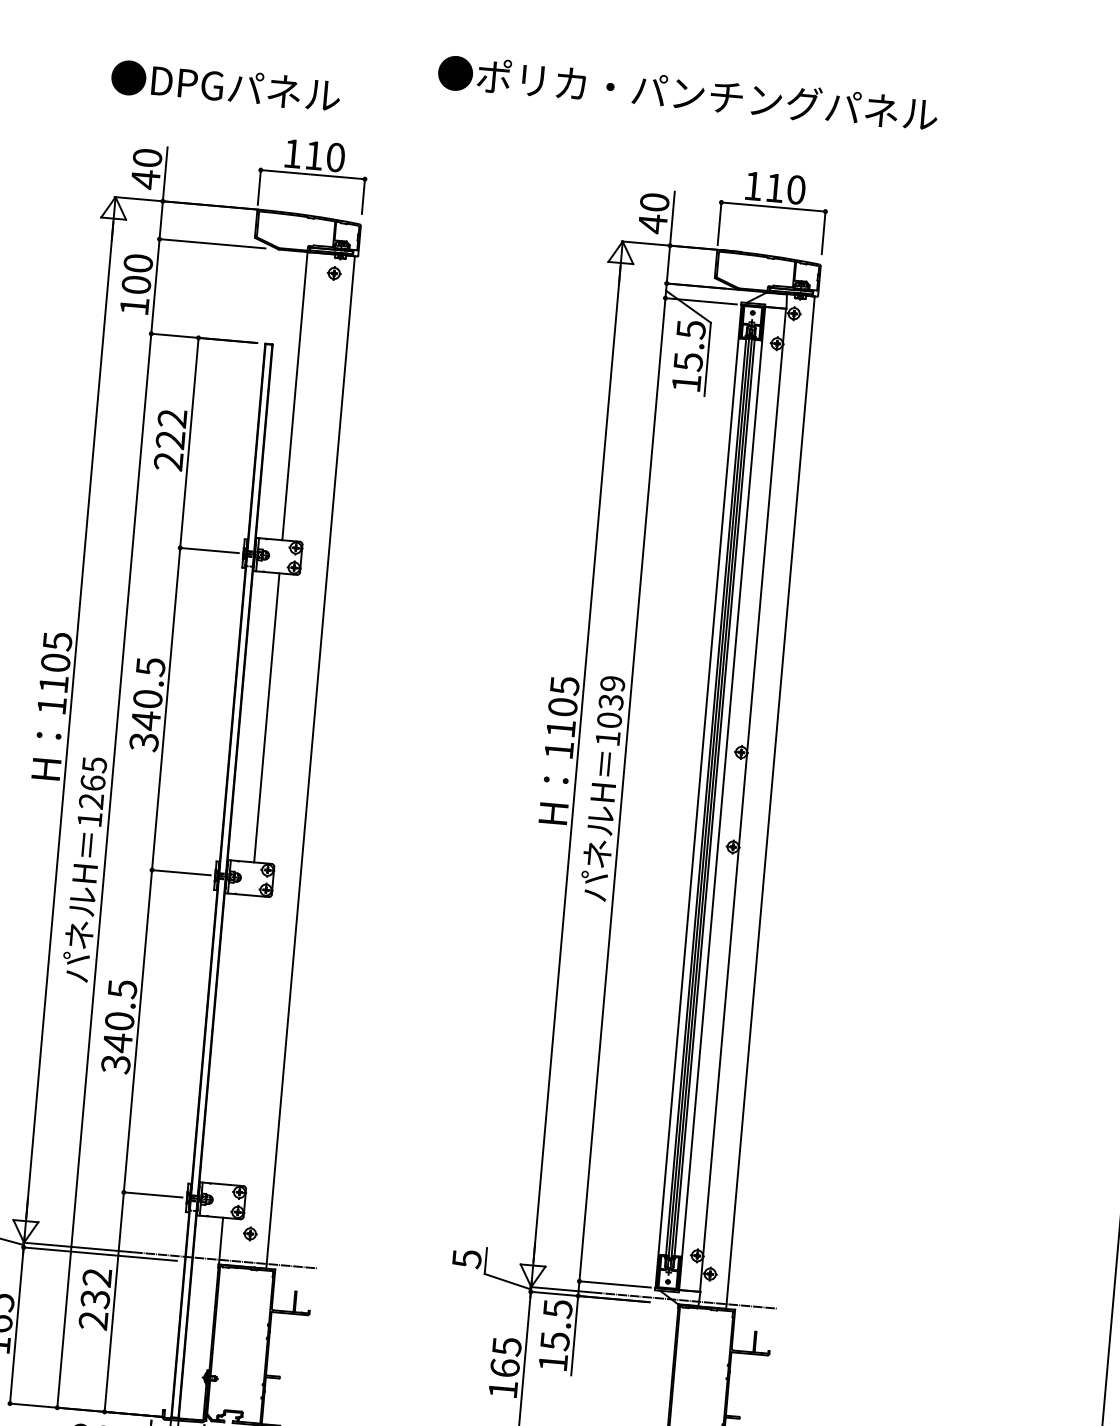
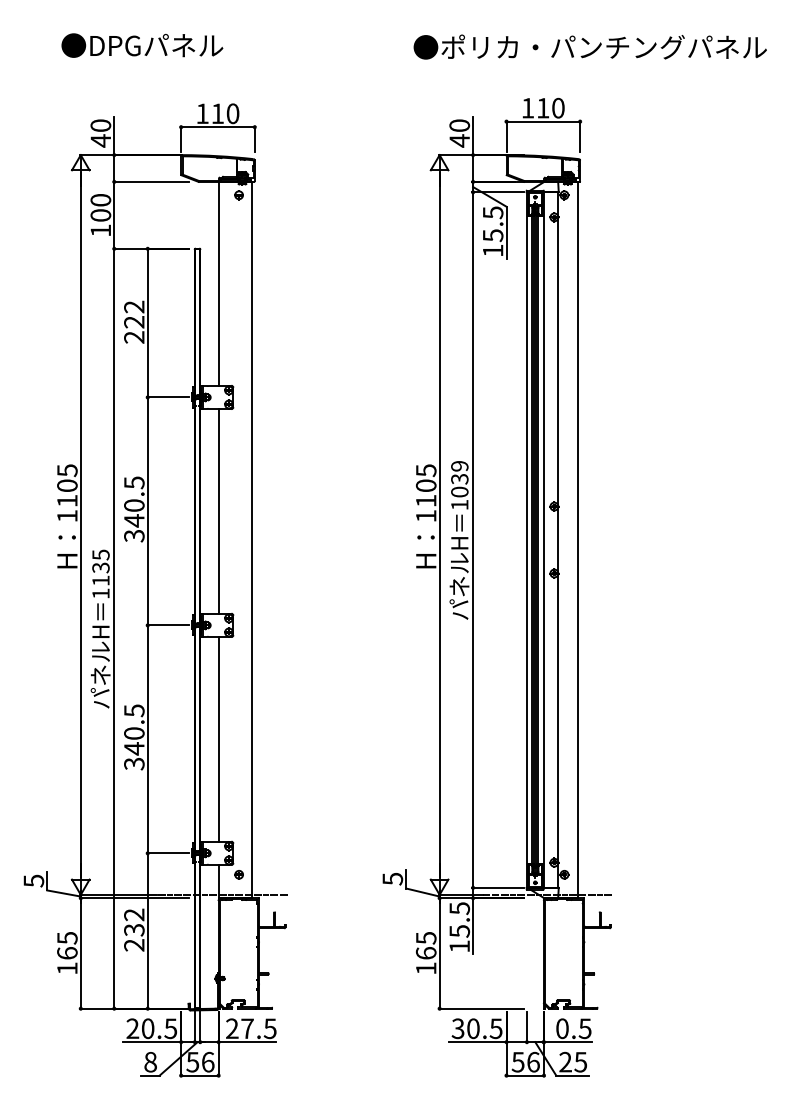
text: (225, 86) -> (142, 45), moved
text: (686, 92) -> (589, 46), moved
text: (91, 792) -> (100, 574), 1265 -> 1135
line: (237, 1040) -> (218, 739), added

